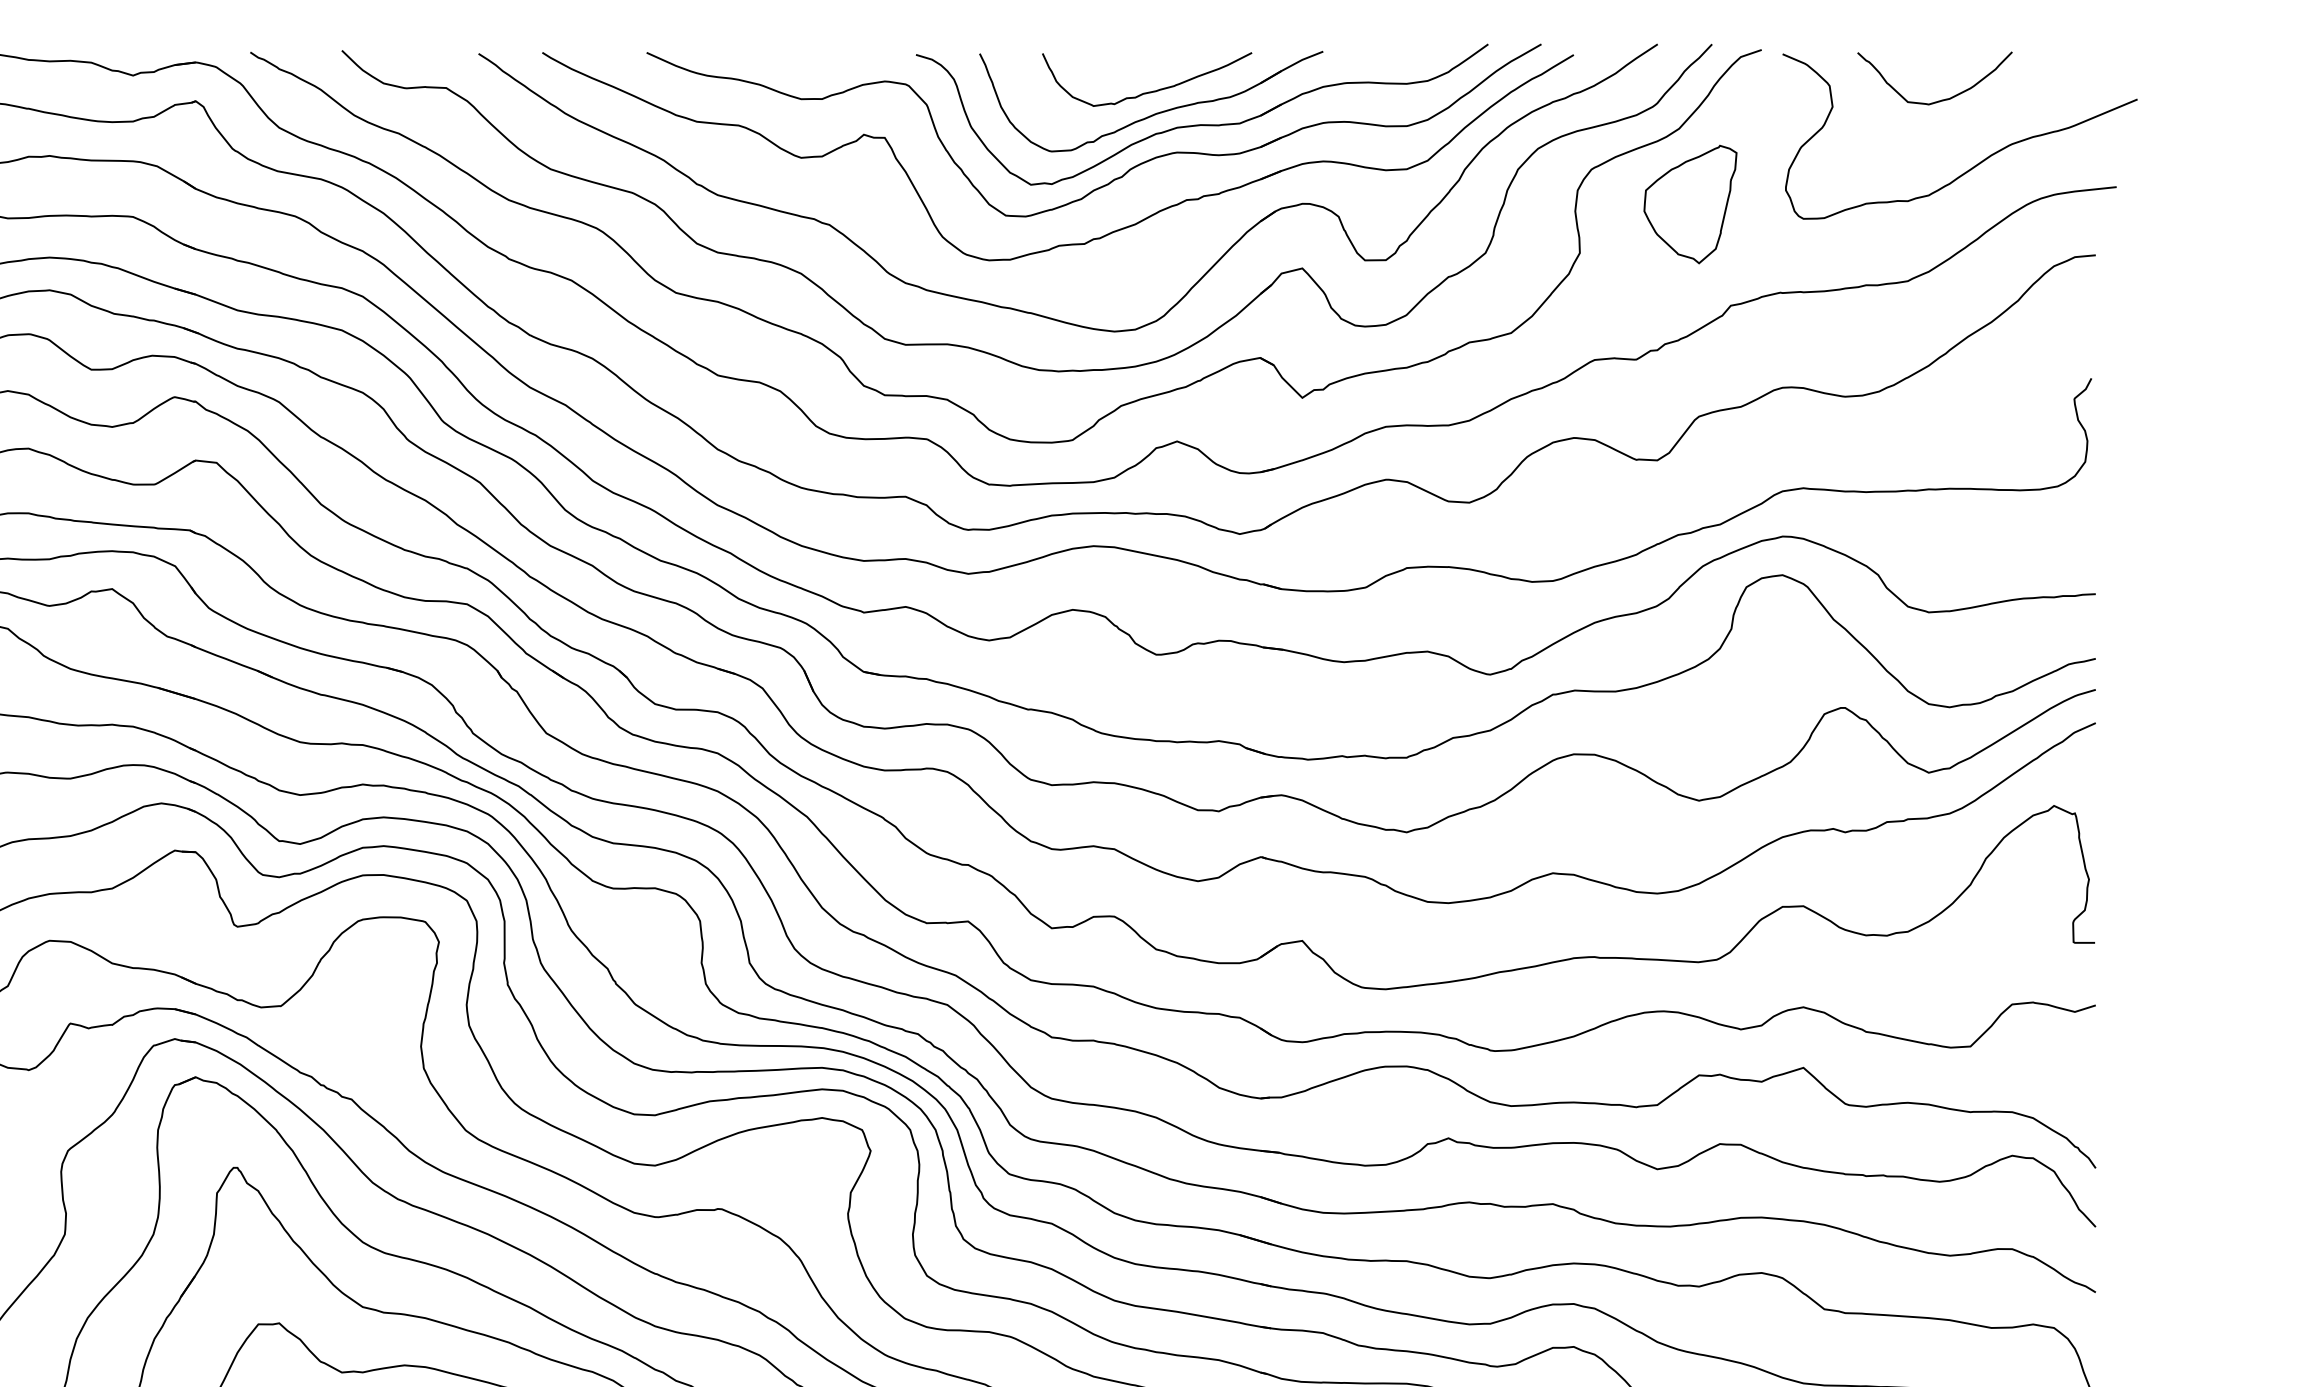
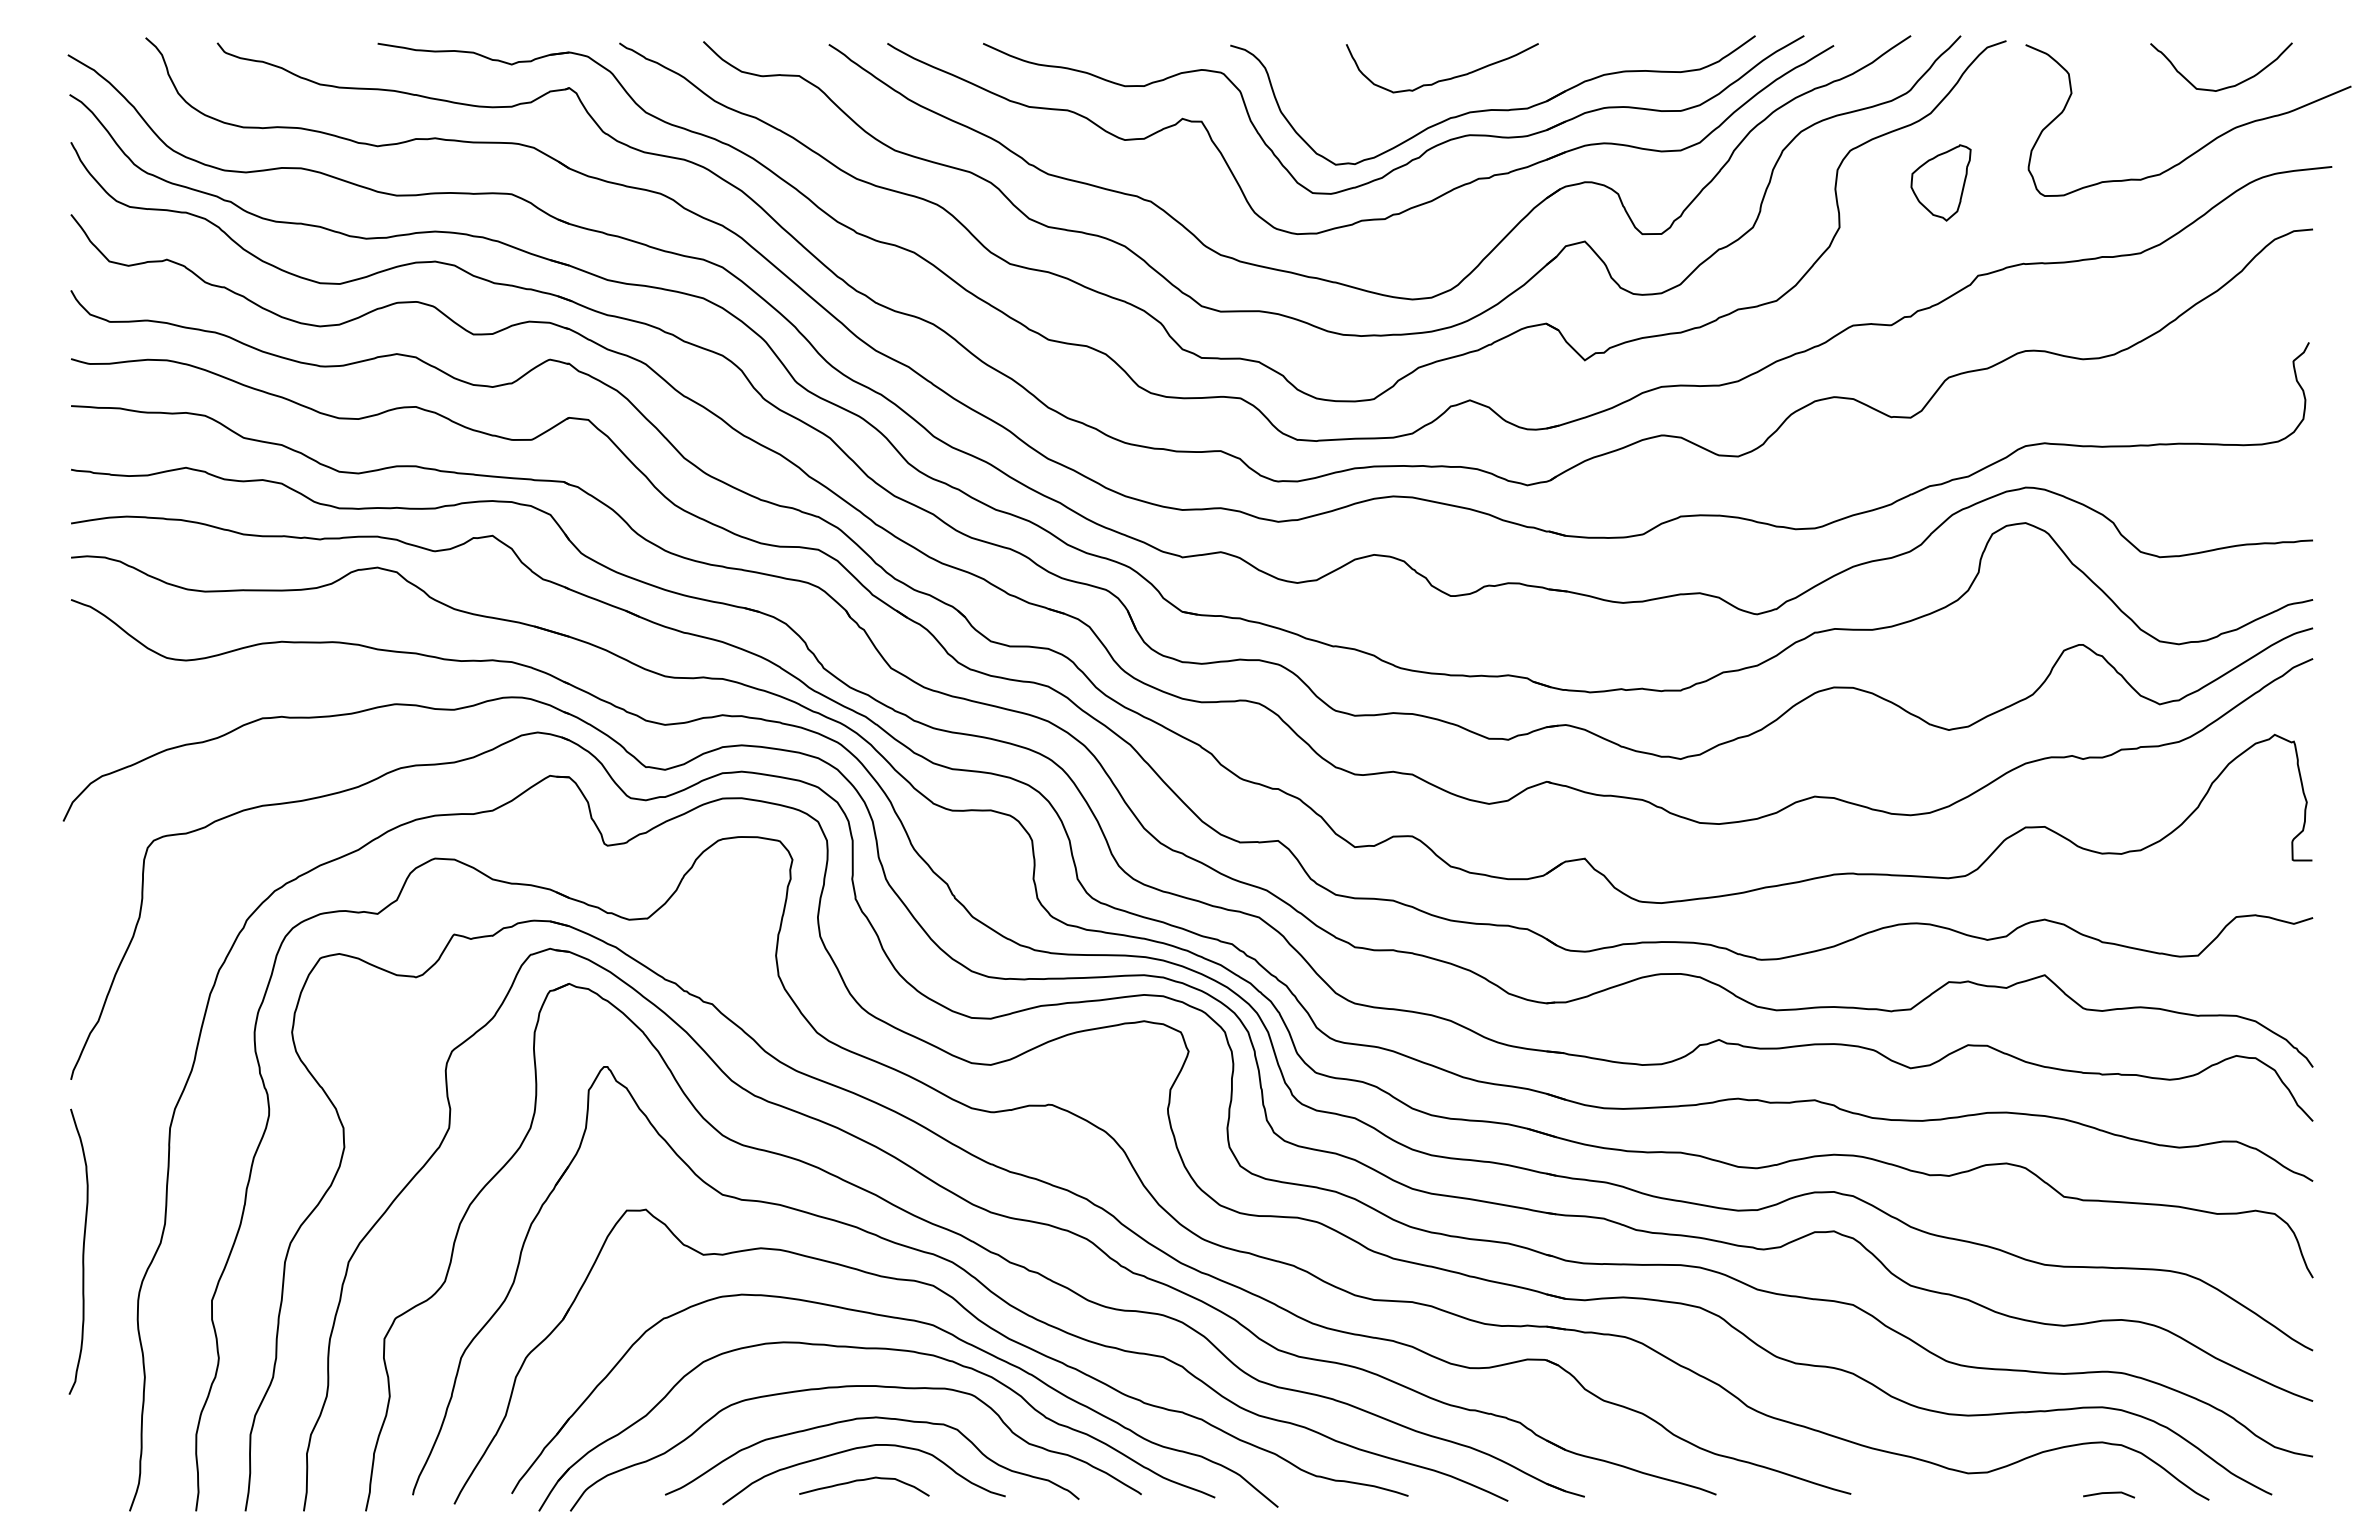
curve: (1941, 99) -> (2227, 86), moved
part: (1155, 112) -> (1450, 98), removed
part: (1689, 204) -> (1940, 182), size x0.7

